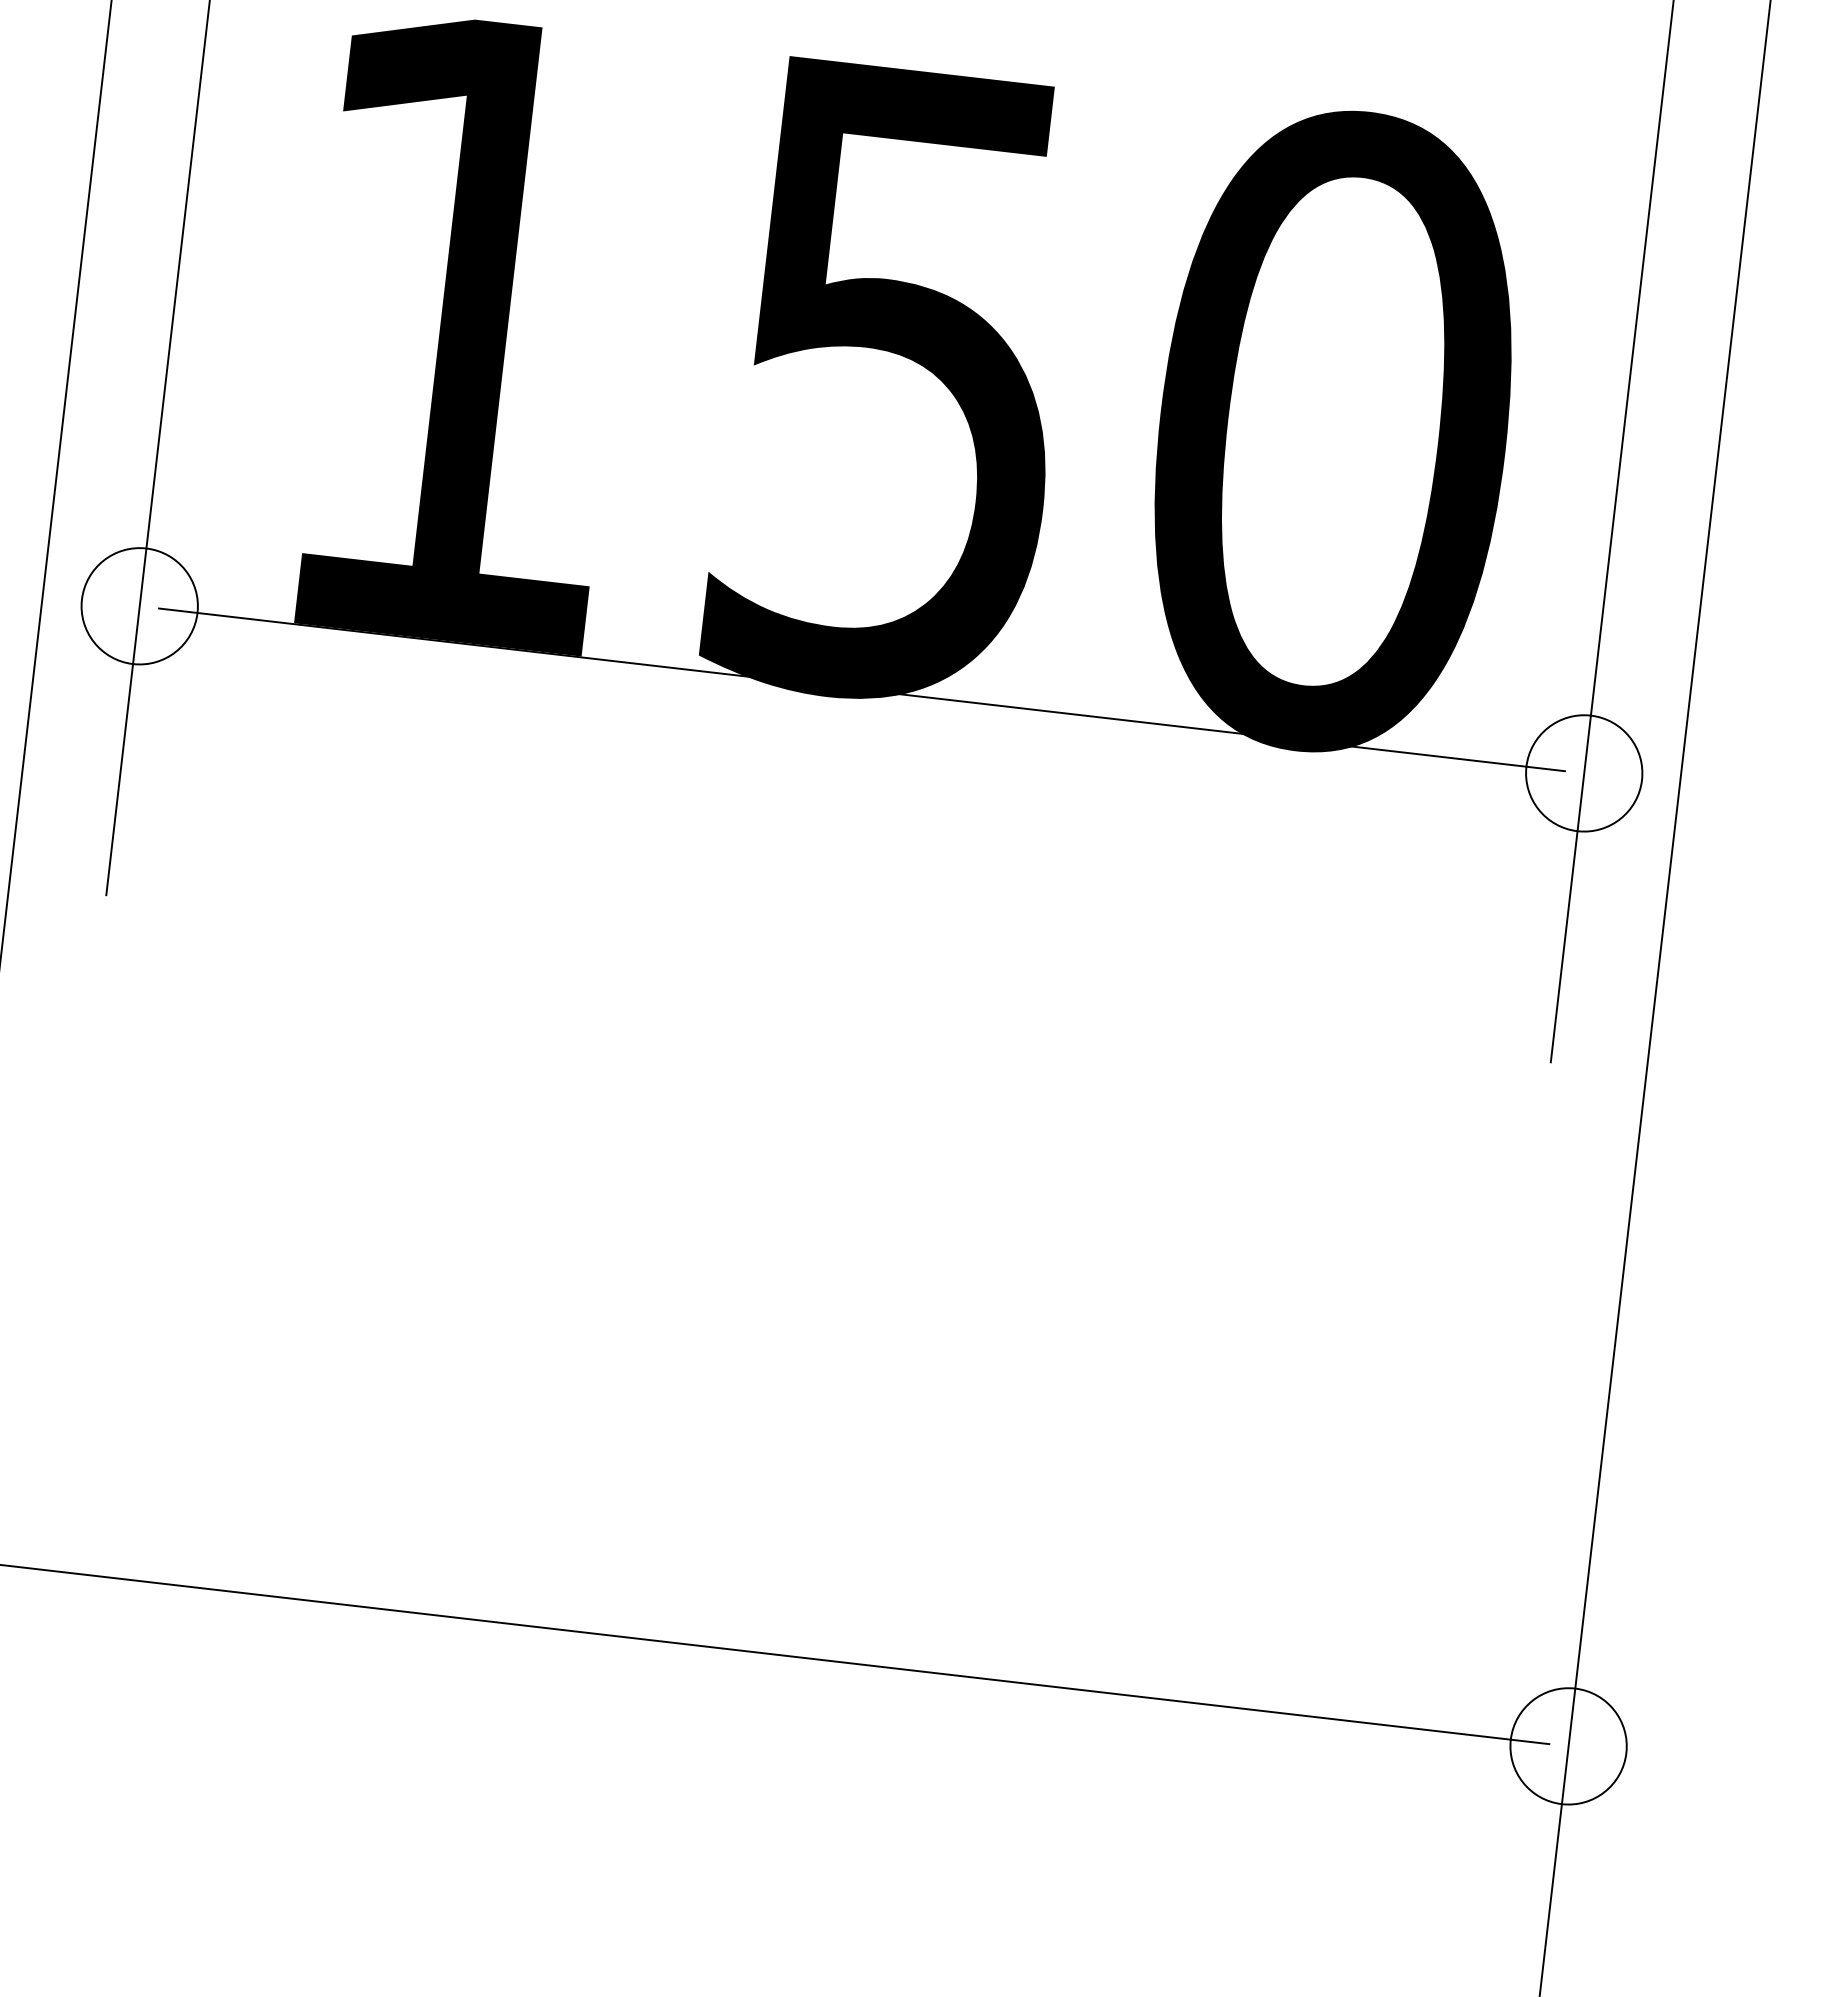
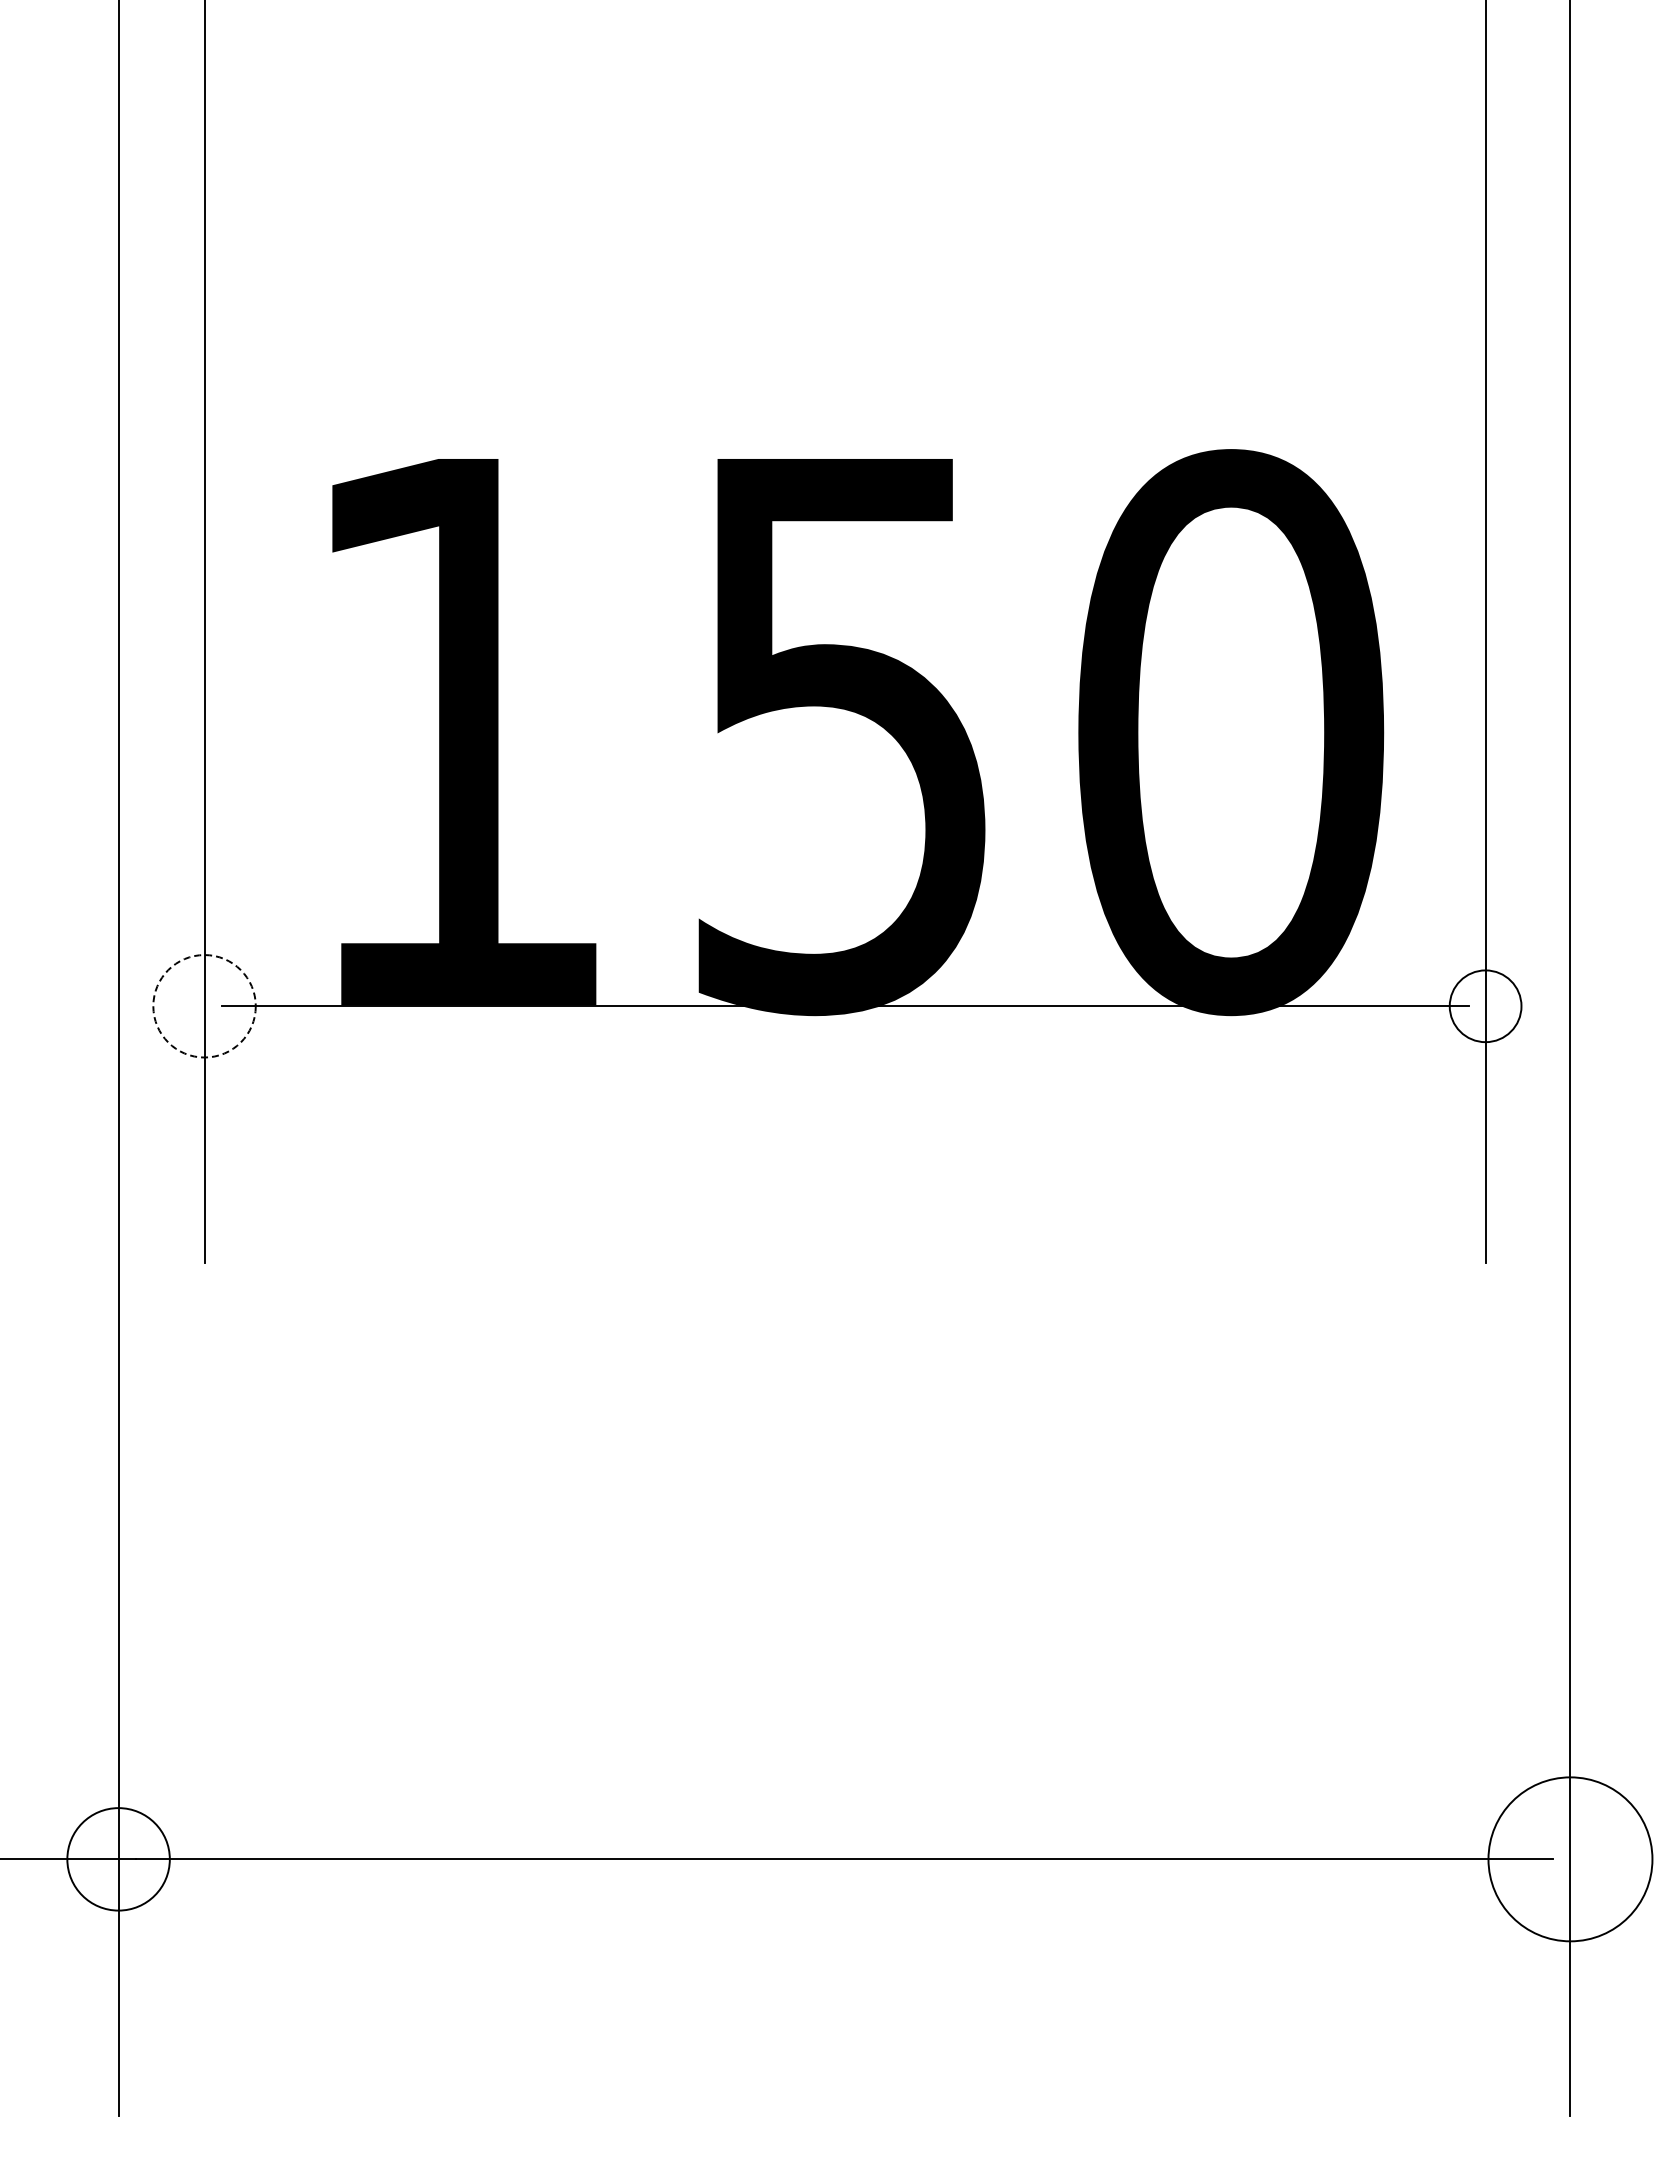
circle: (139, 606) -> (204, 1006), solid -> dashed
circle: (1584, 773) -> (1485, 1006), size x0.7
circle: (1568, 1746) -> (1570, 1859), size x1.6

